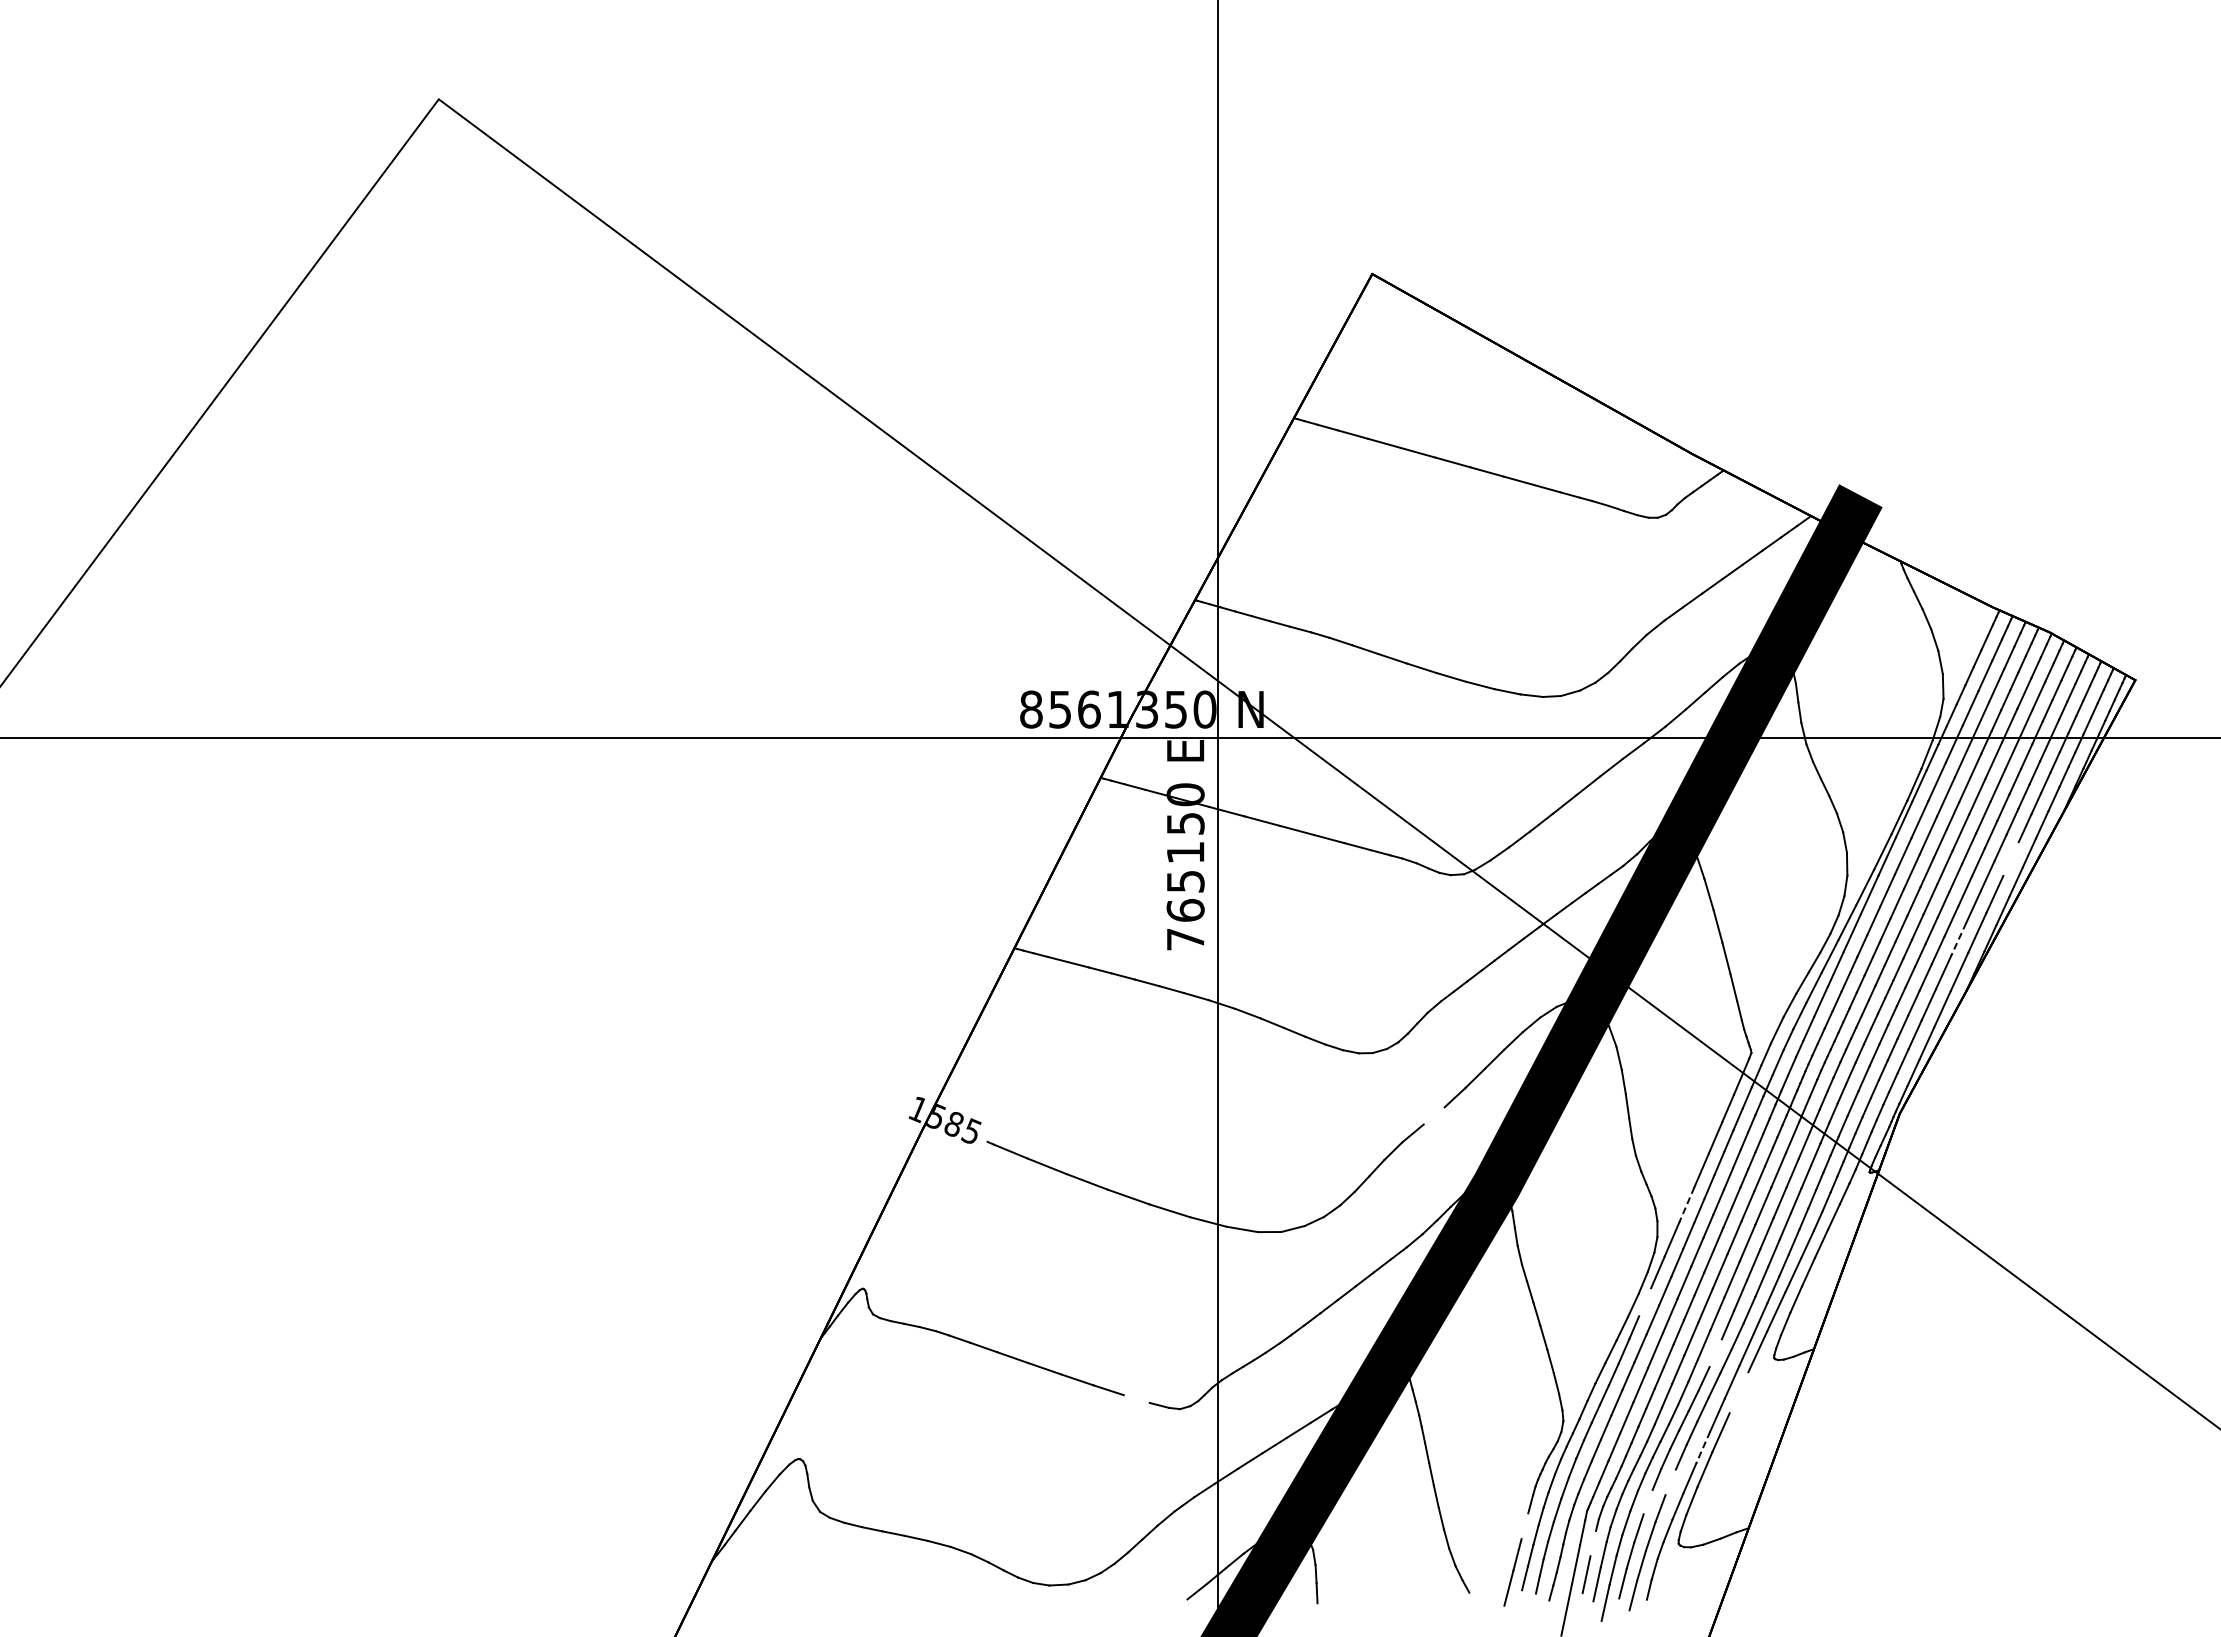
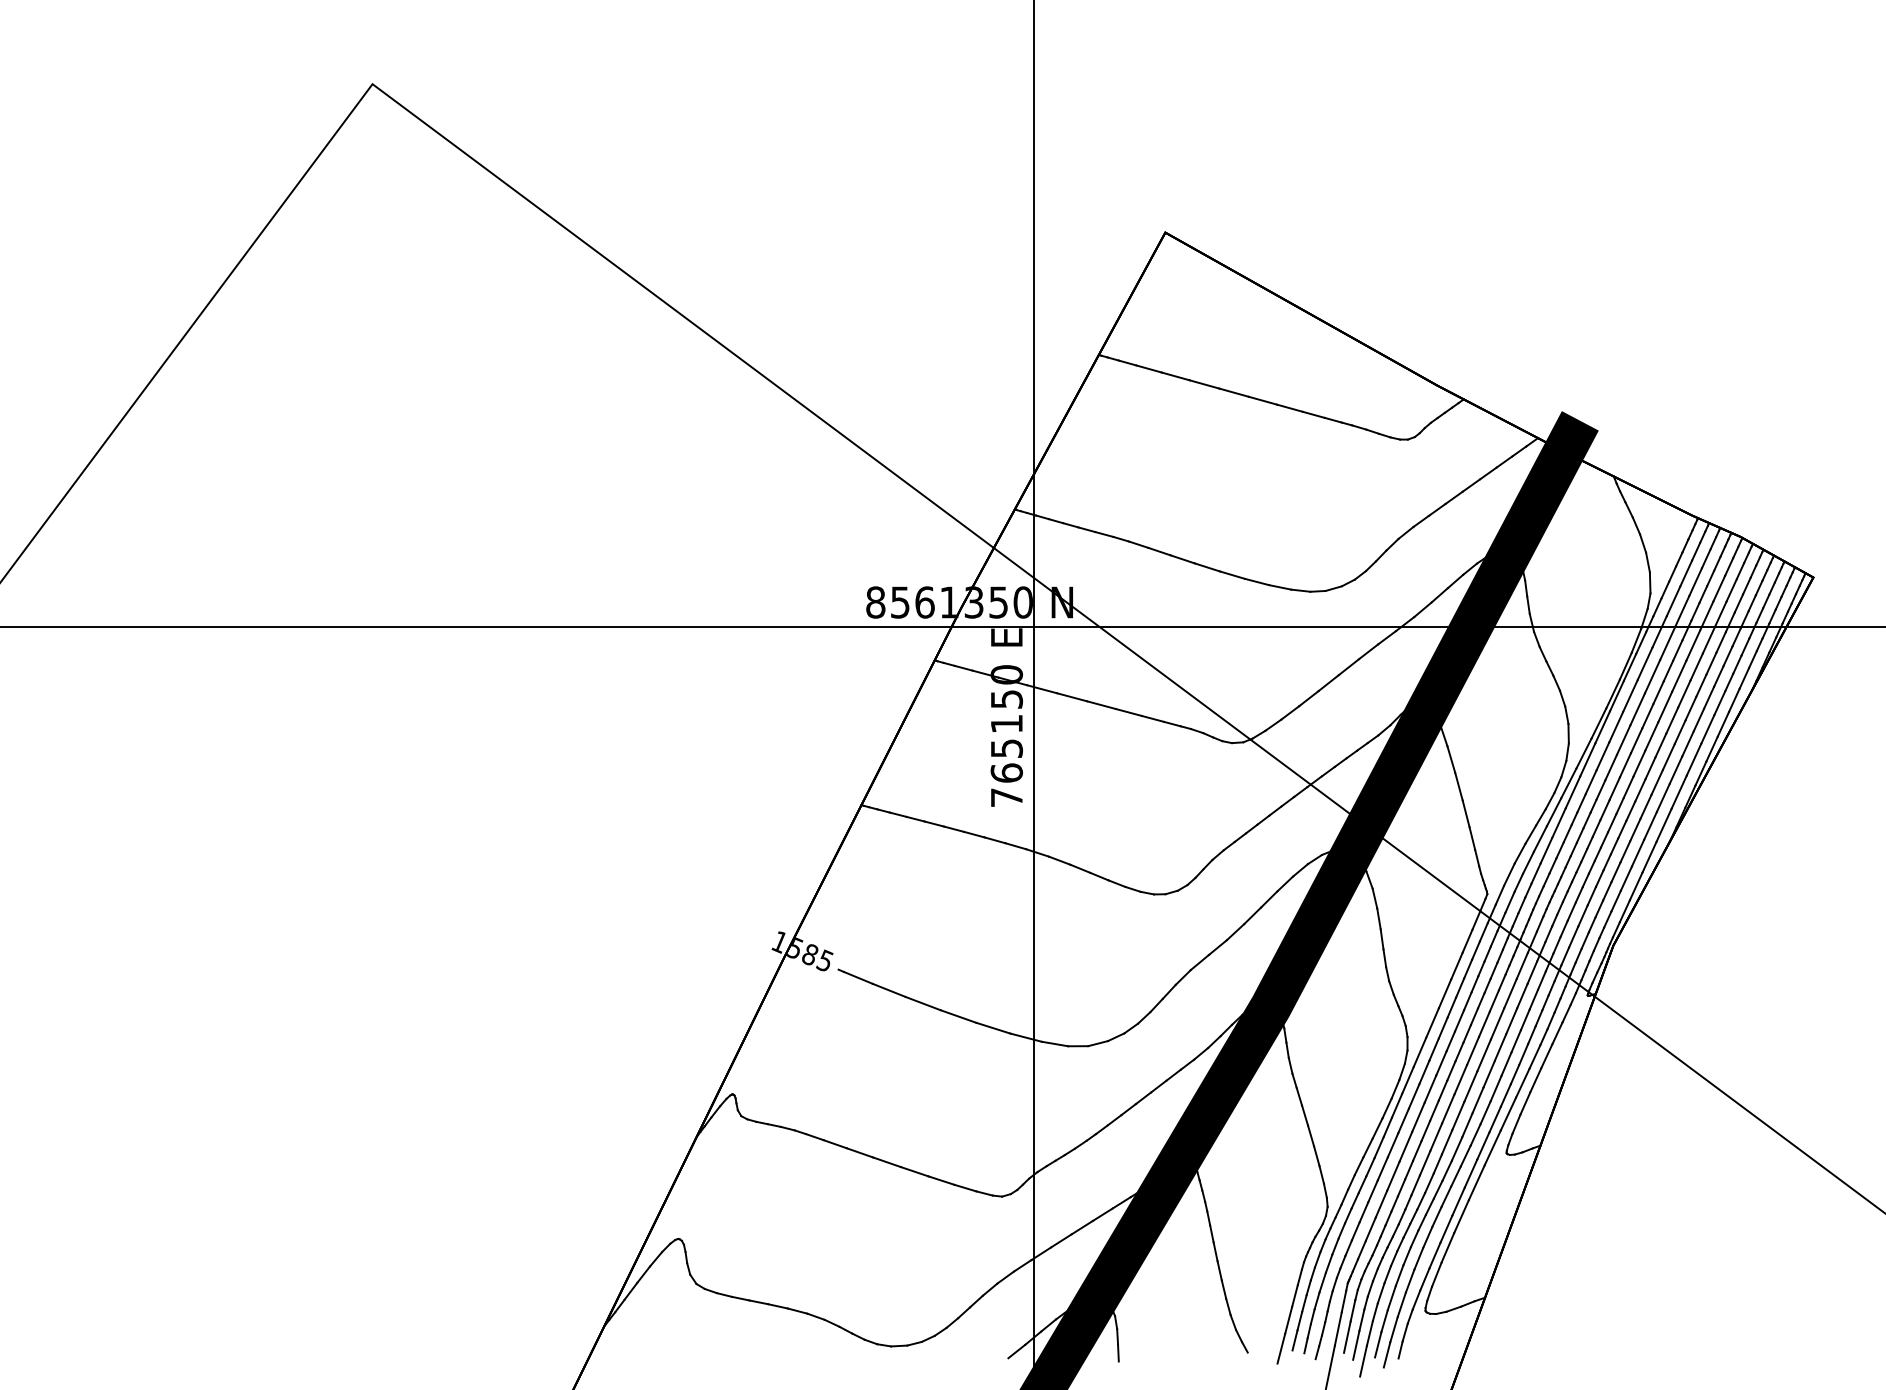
line: (2010, 858) -> (1707, 728), added
line: (1958, 940) -> (1663, 798), dashed -> solid
line: (1433, 1115) -> (1217, 947), added
line: (1686, 1204) -> (1432, 1022), dashed -> solid
line: (1645, 1302) -> (1397, 1106), added
line: (1715, 1352) -> (1456, 1148), added
line: (1738, 1392) -> (1476, 1182), added
line: (1136, 1398) -> (965, 1187), added
line: (1703, 1448) -> (1446, 1230), dashed -> solid
line: (1670, 1482) -> (1418, 1258), added
line: (1647, 1501) -> (1399, 1275), added
line: (1524, 1526) -> (1294, 1296), added
line: (1593, 1543) -> (1353, 1310), added

